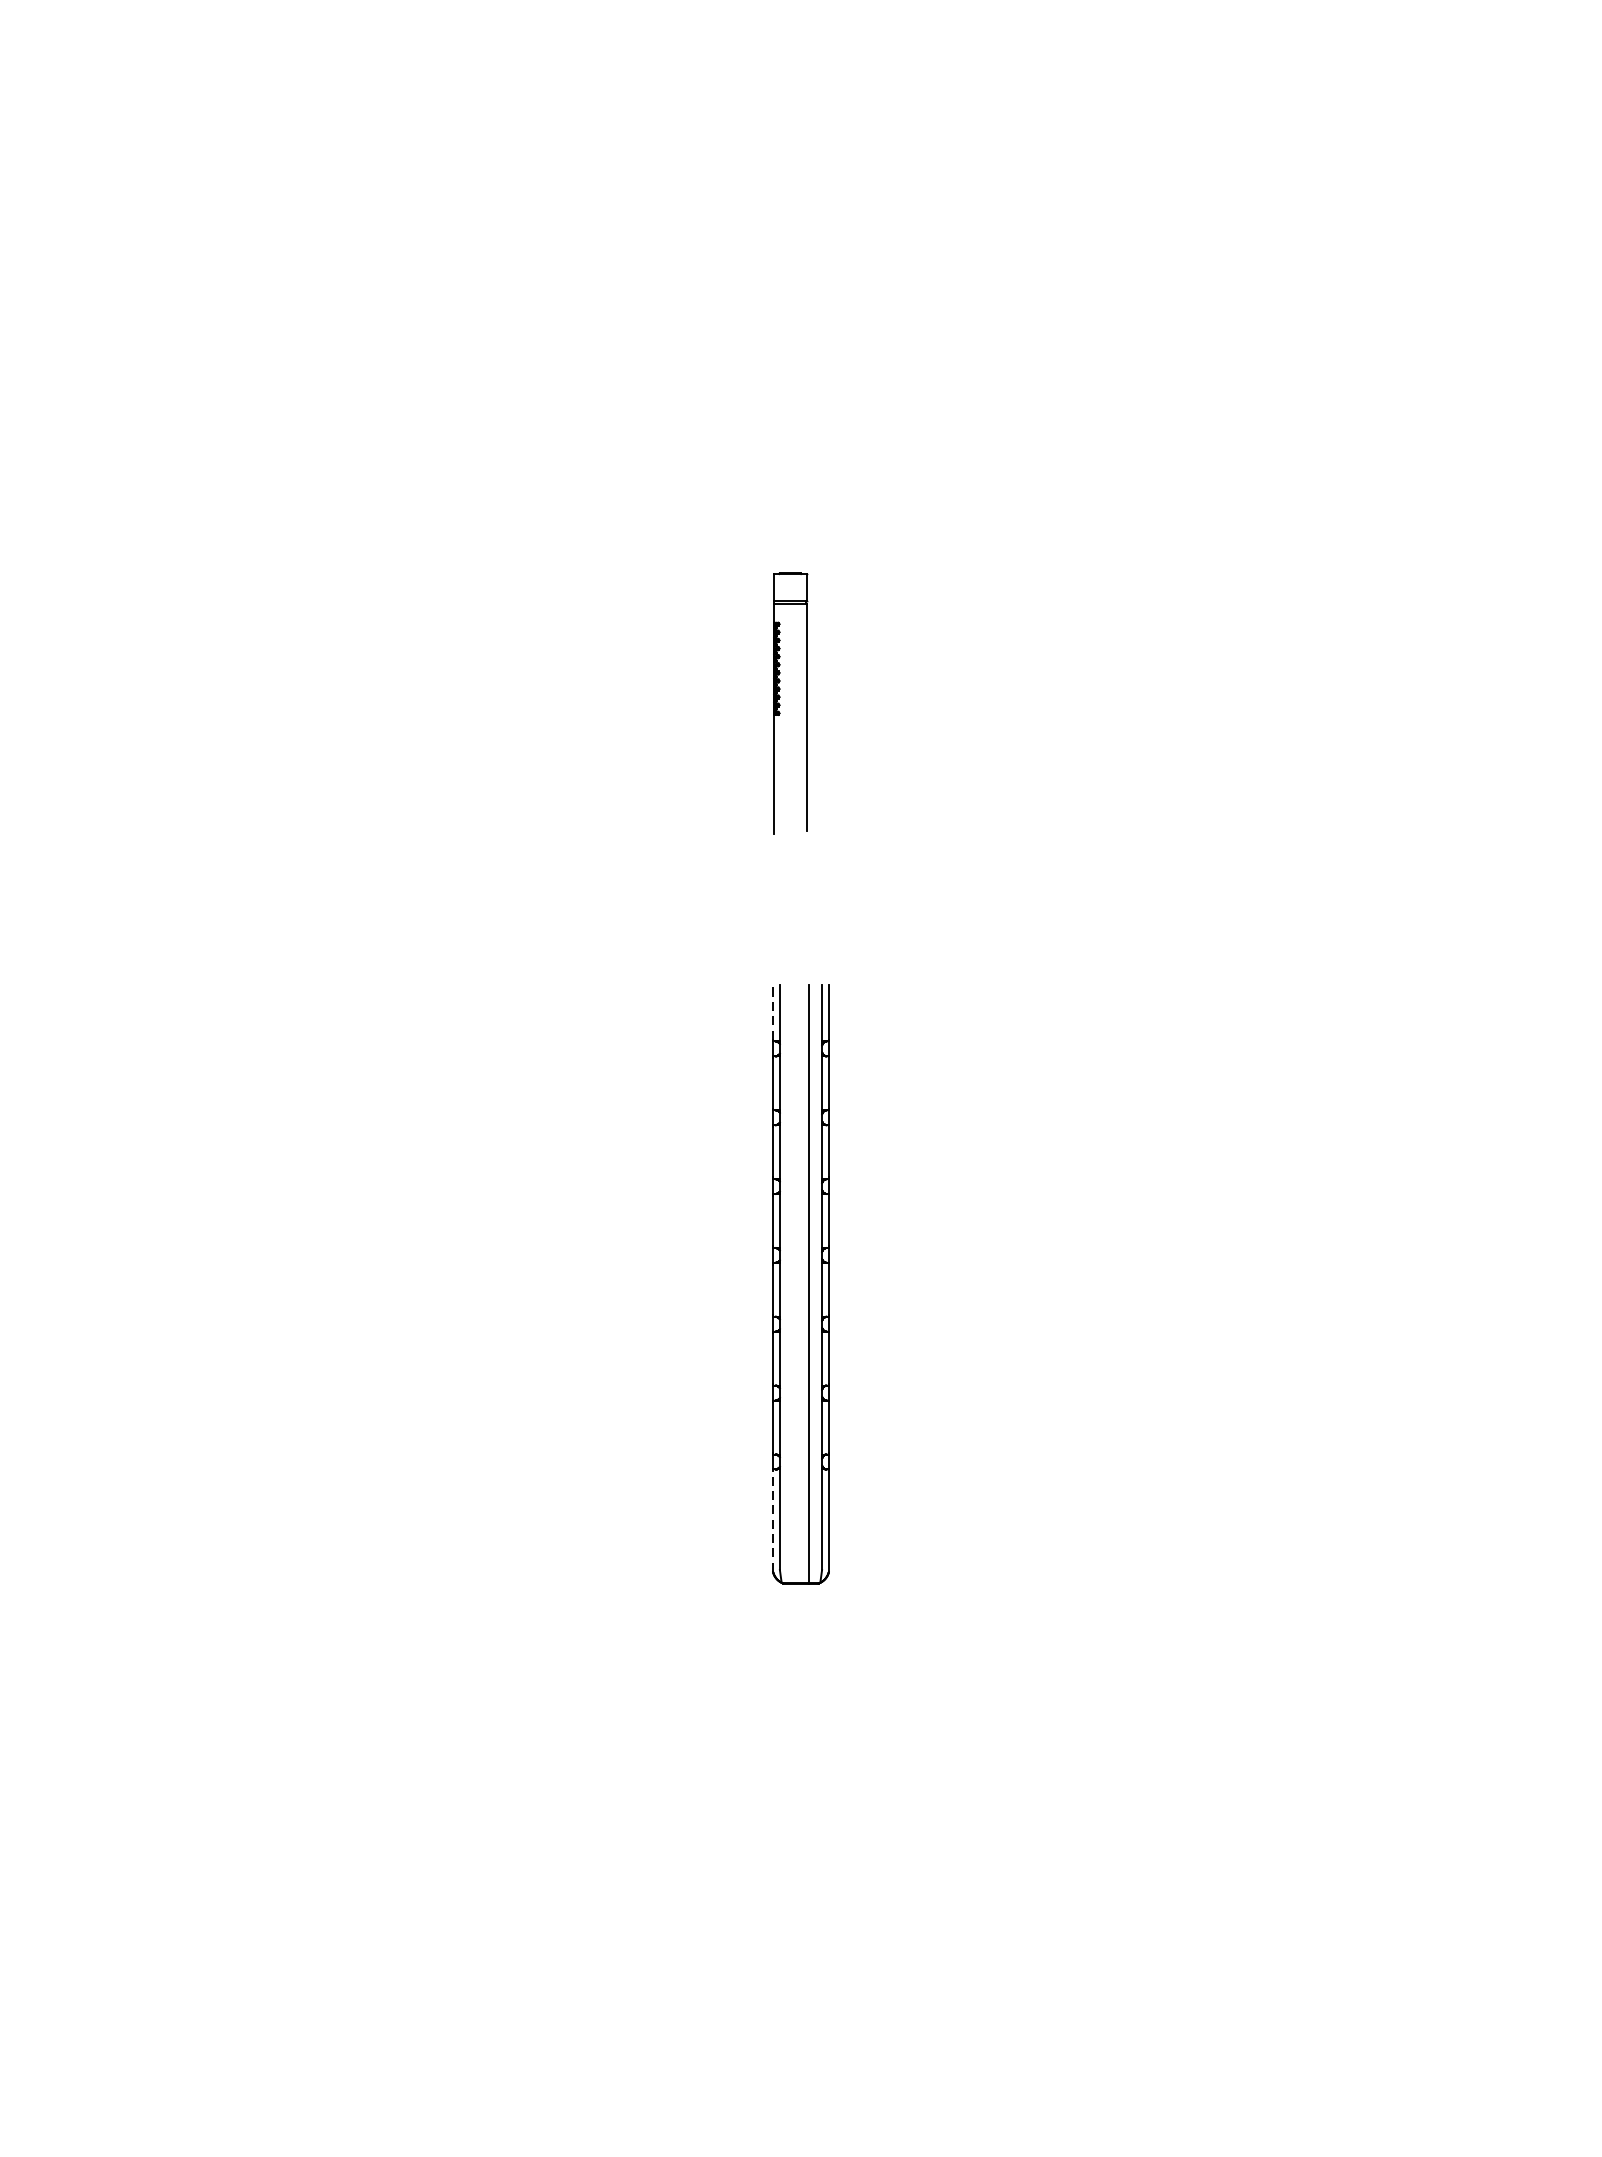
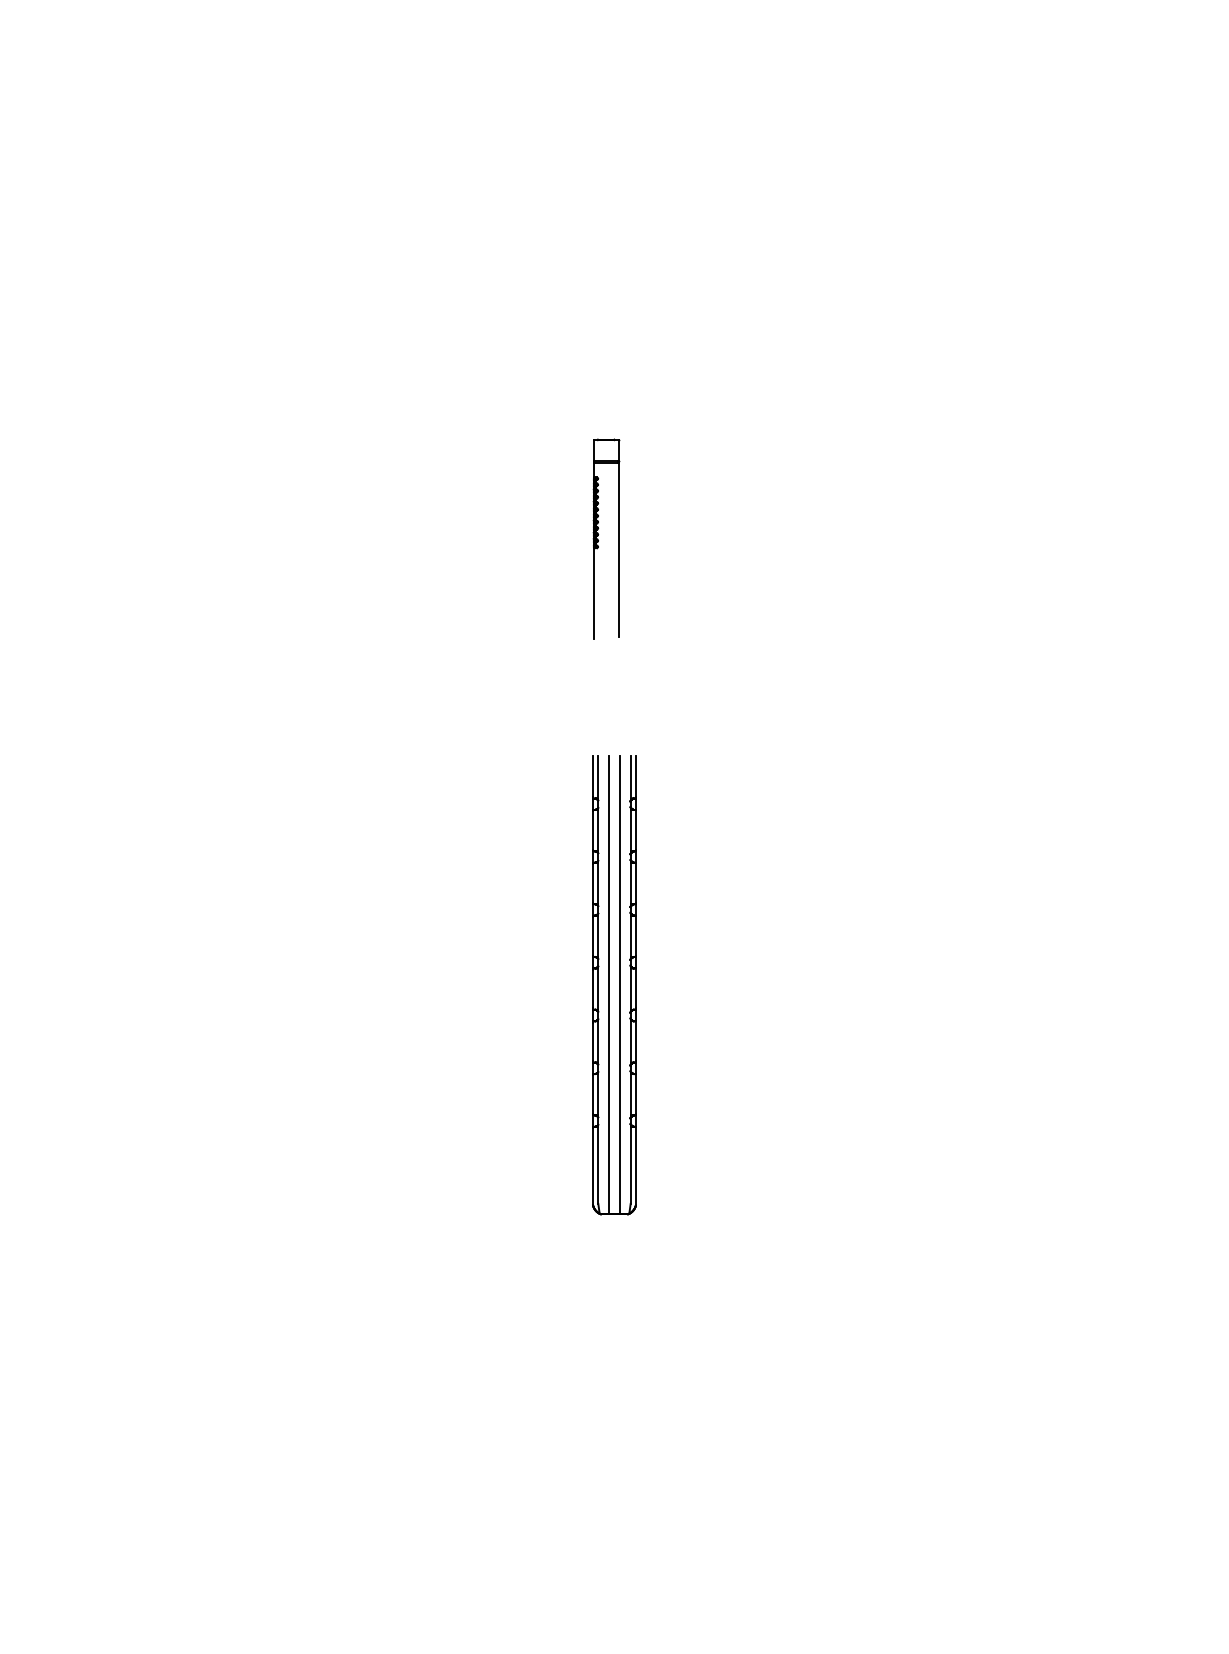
line: (773, 1012) -> (593, 776), dashed -> solid
line: (793, 1283) -> (608, 984), added
line: (773, 1521) -> (593, 1166), dashed -> solid

